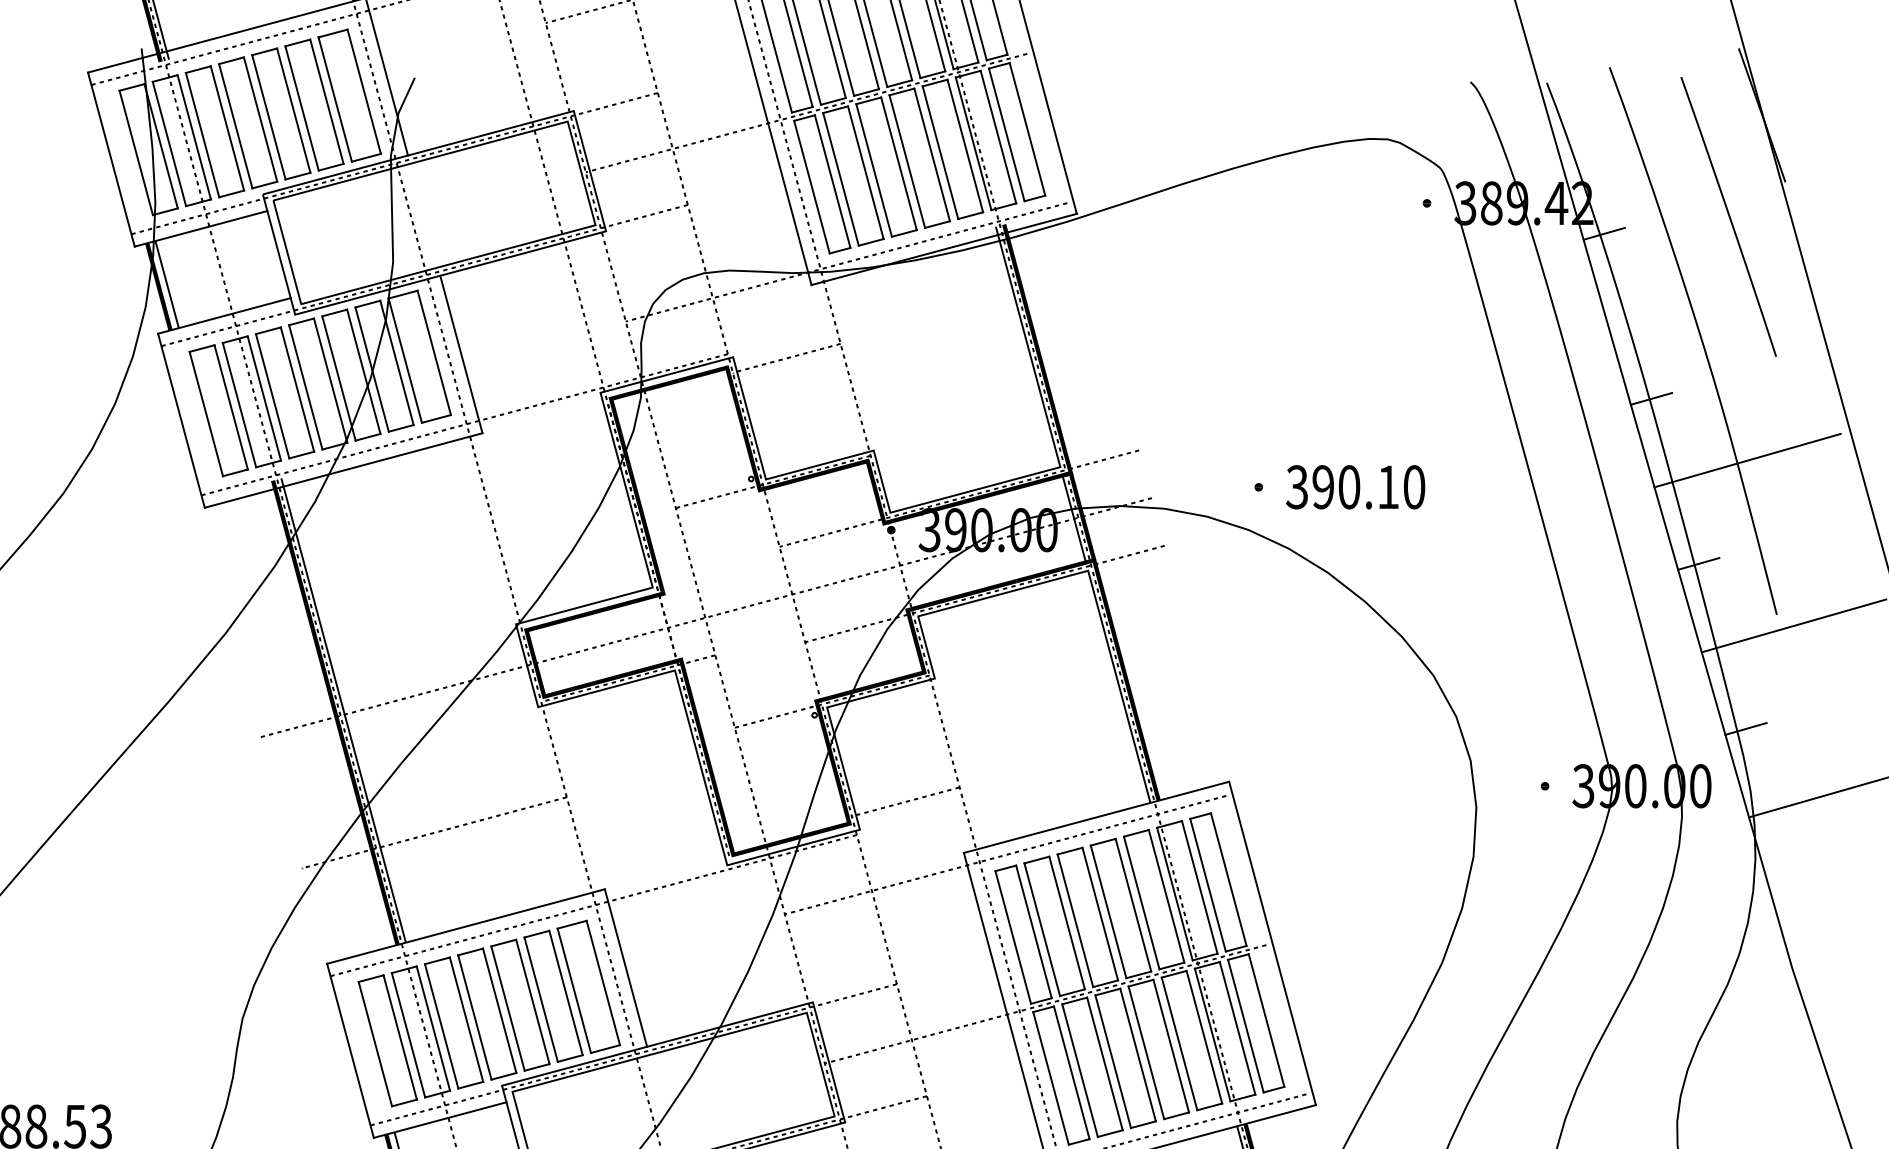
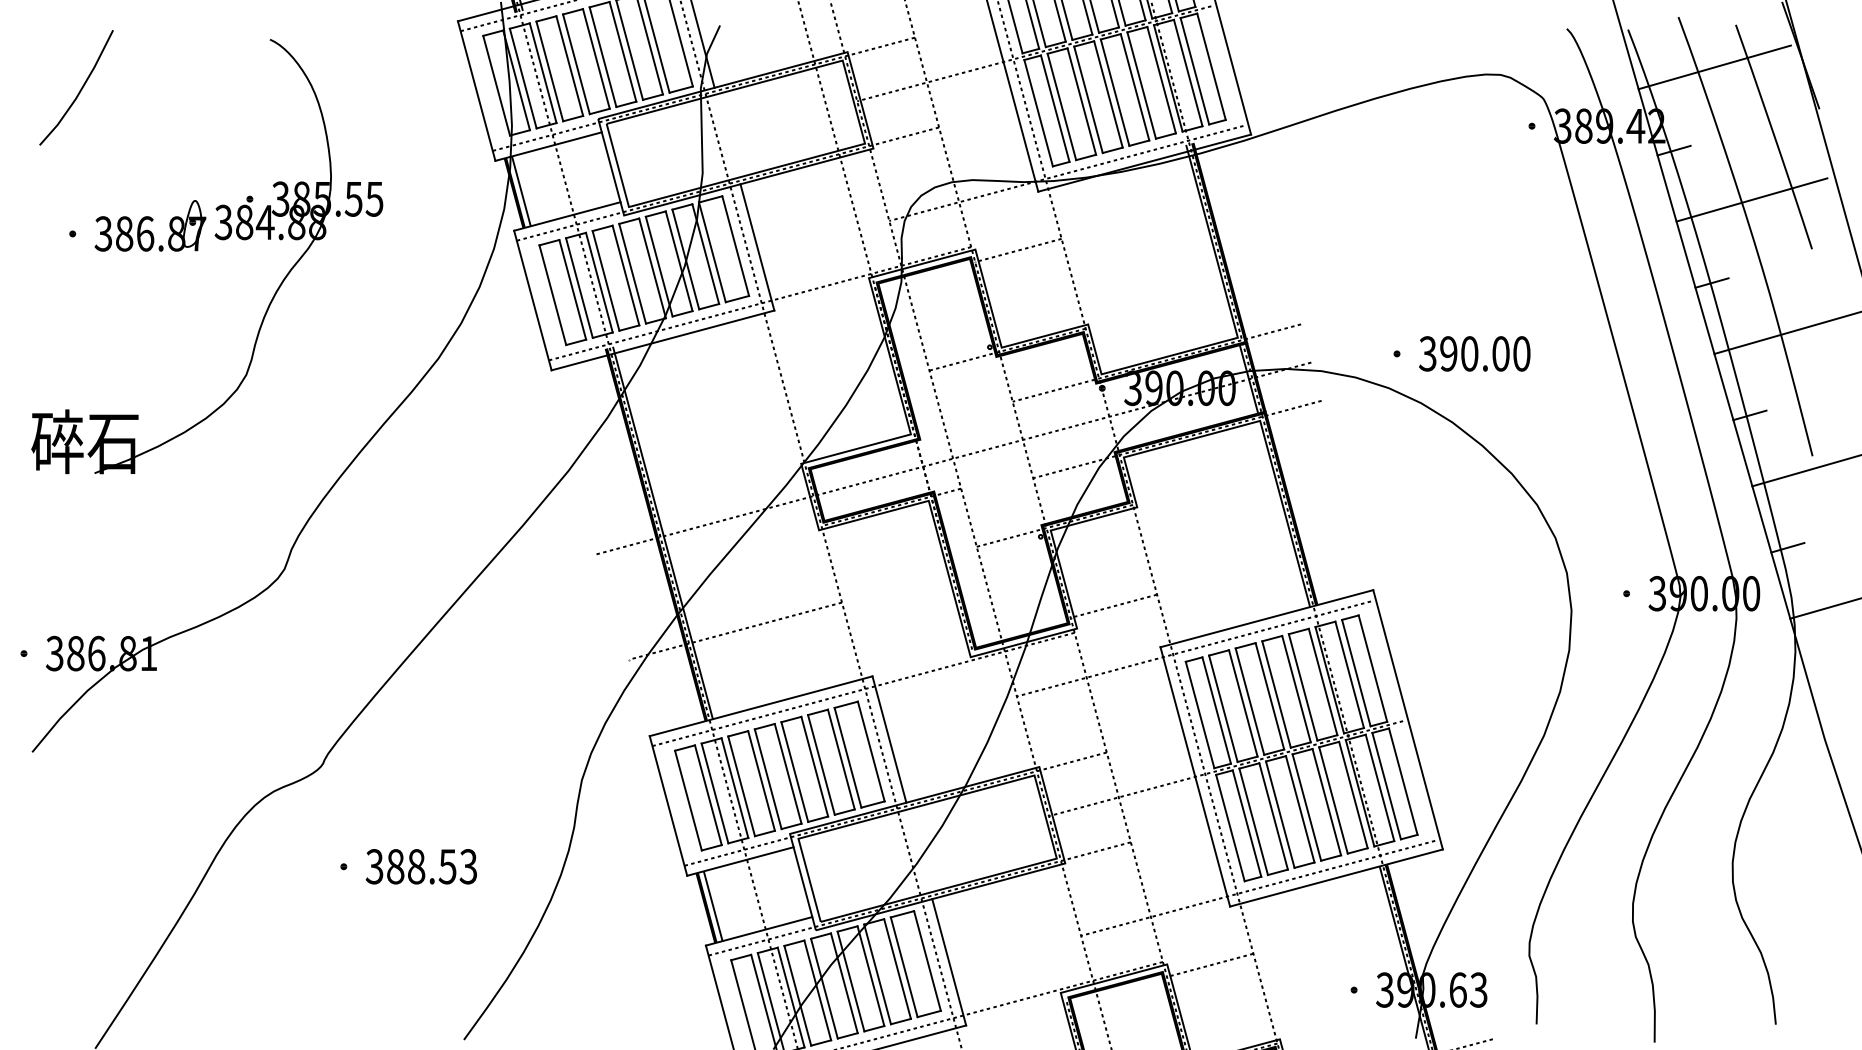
line: (1654, 130) -> (1714, 67), added
line: (1700, 294) -> (1751, 199), added
text: (1387, 486) -> (1500, 353), 390.10 -> 390.00

